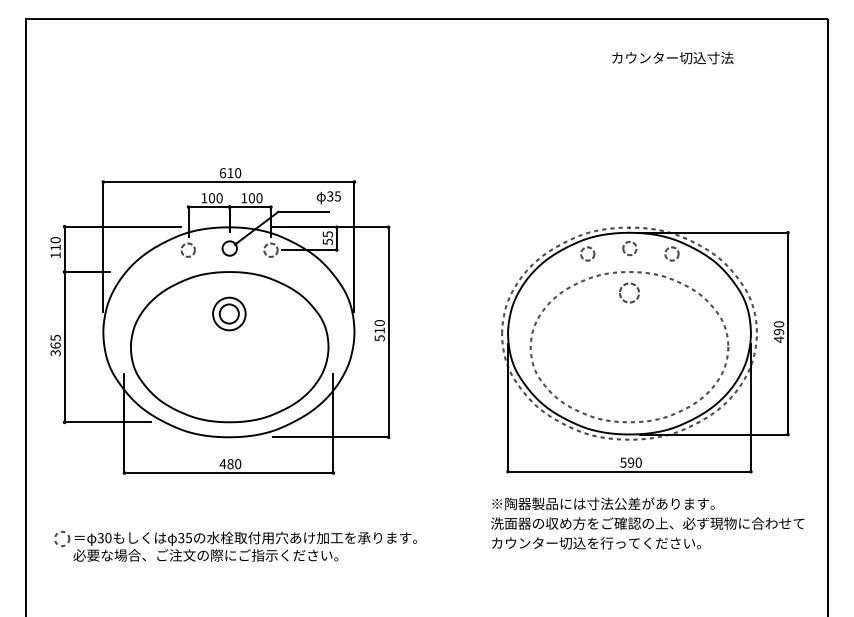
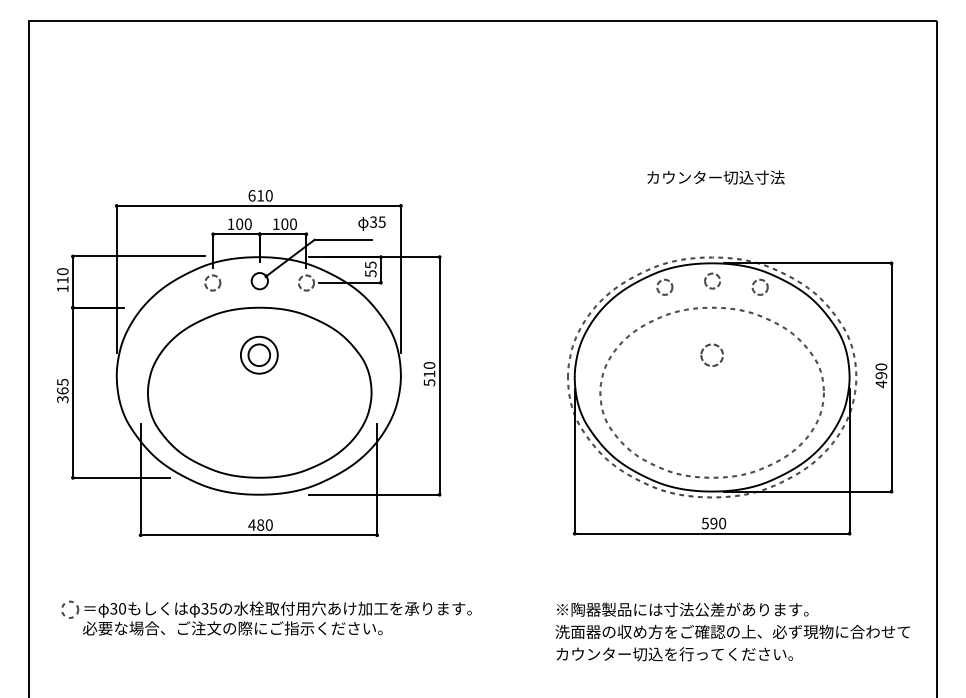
text: (672, 57) -> (715, 176), moved
part: (628, 284) -> (711, 345), moved
text: (647, 523) -> (732, 631), moved

